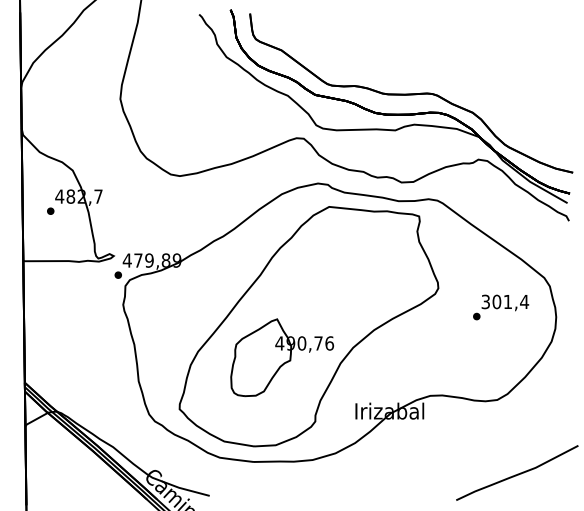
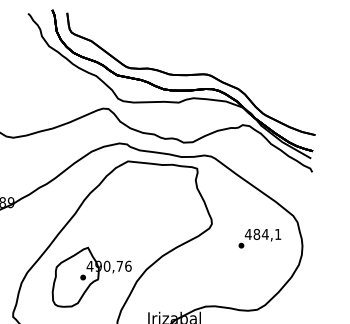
text: (505, 301) -> (263, 234), 301,4 -> 484,1
part: (270, 357) -> (82, 277), added

